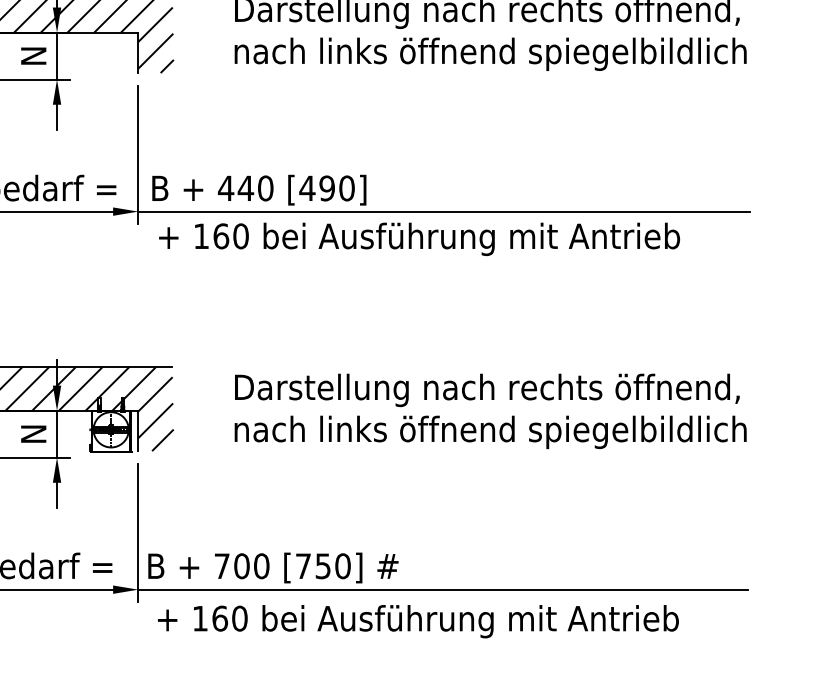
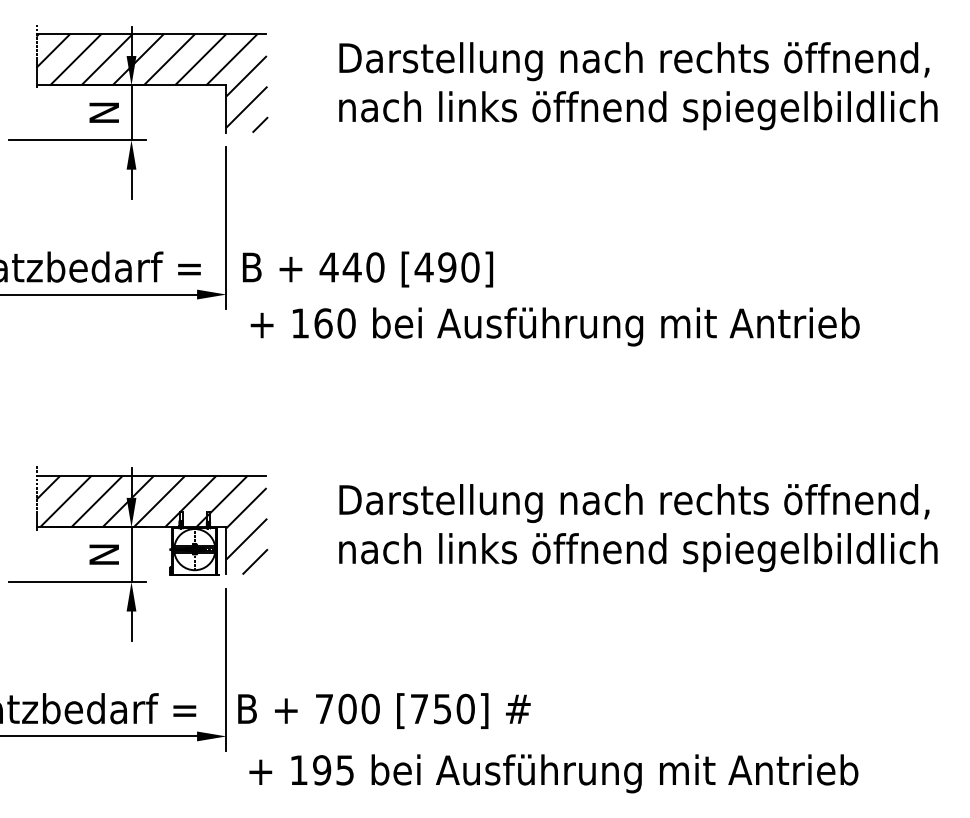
line: (443, 211) -> (583, 294), removed
line: (442, 589) -> (582, 736), removed
text: (229, 618) -> (333, 770), 160 -> 195

